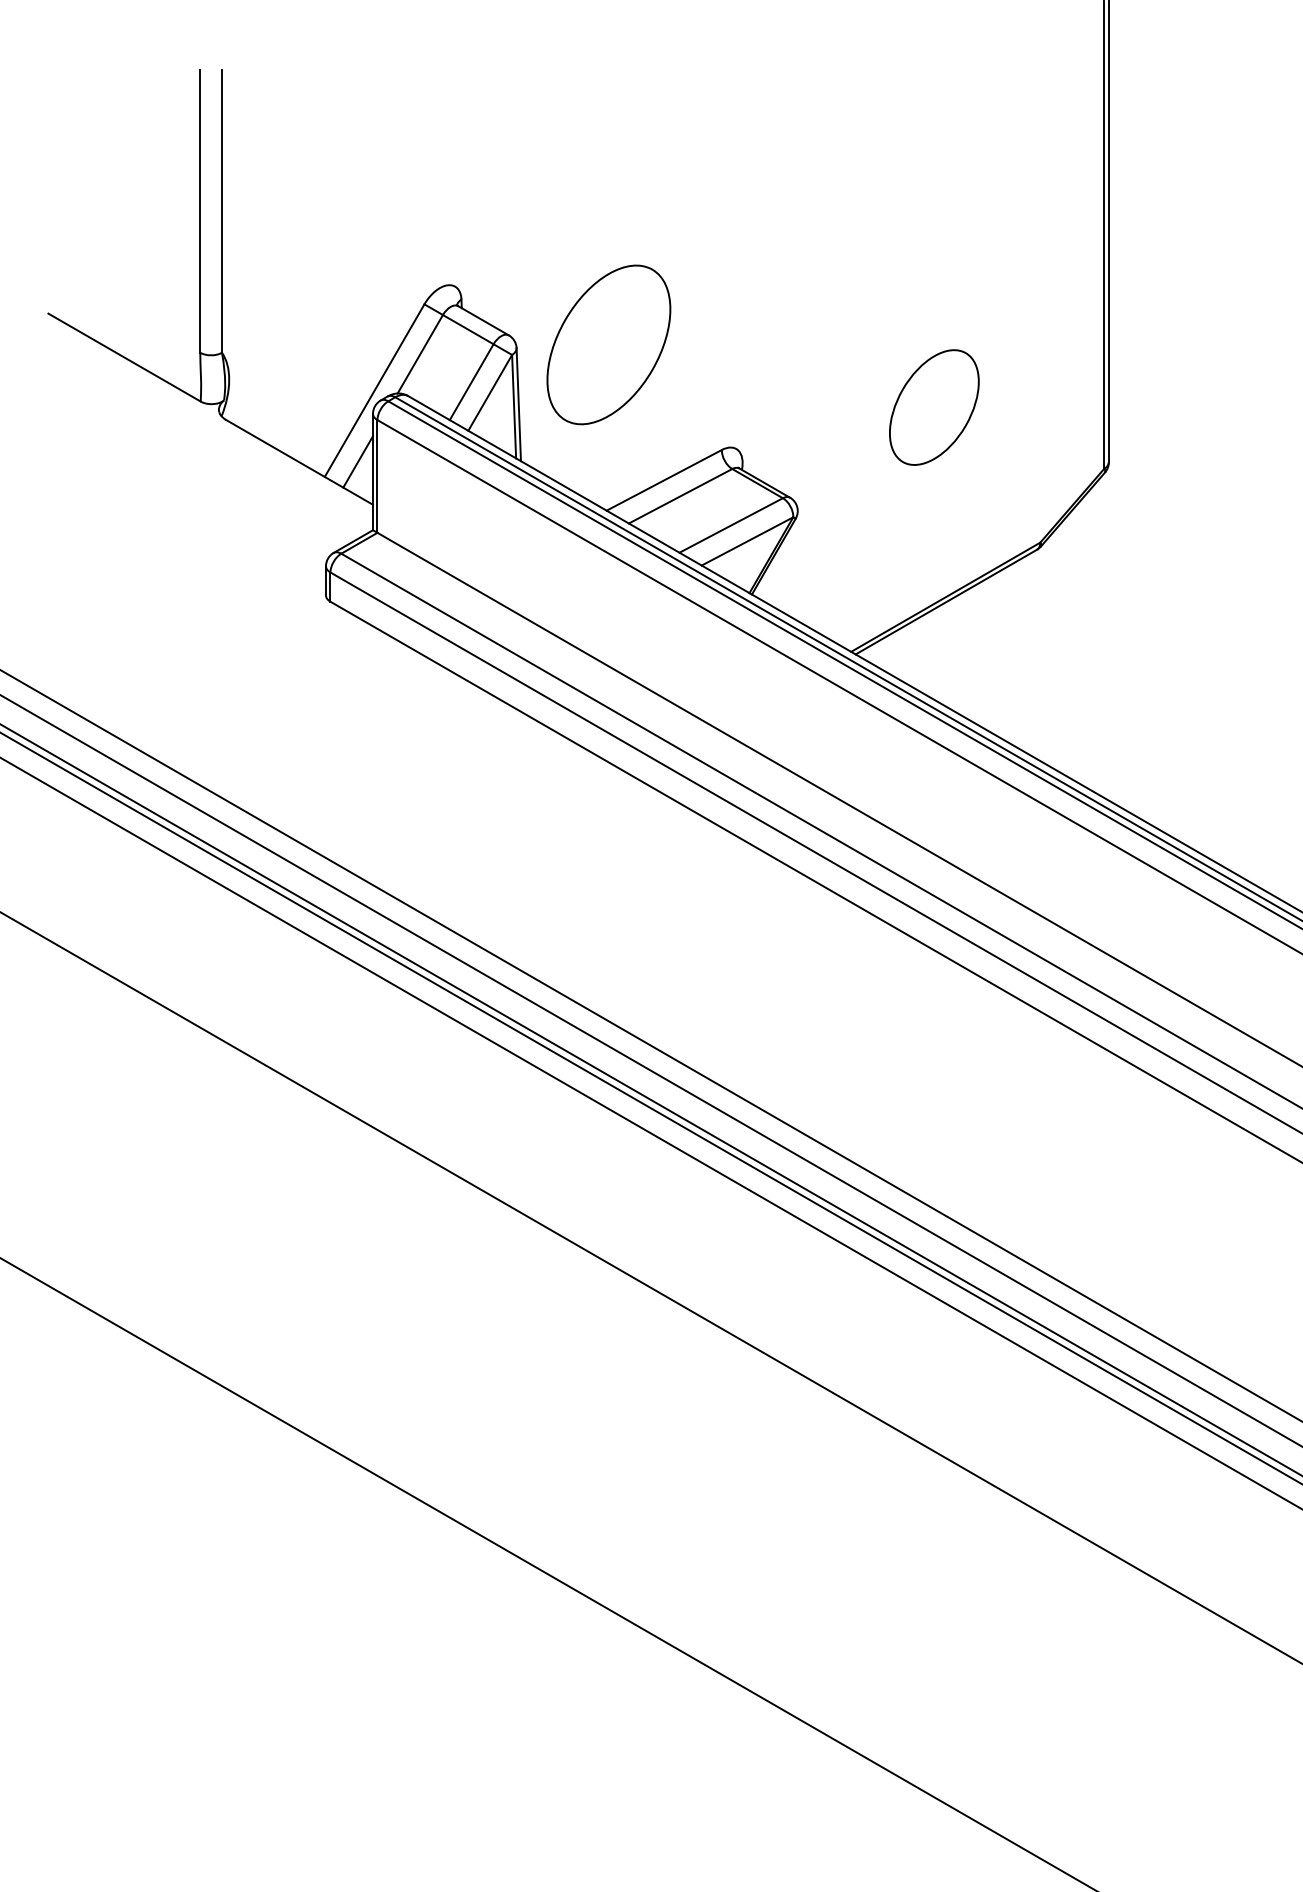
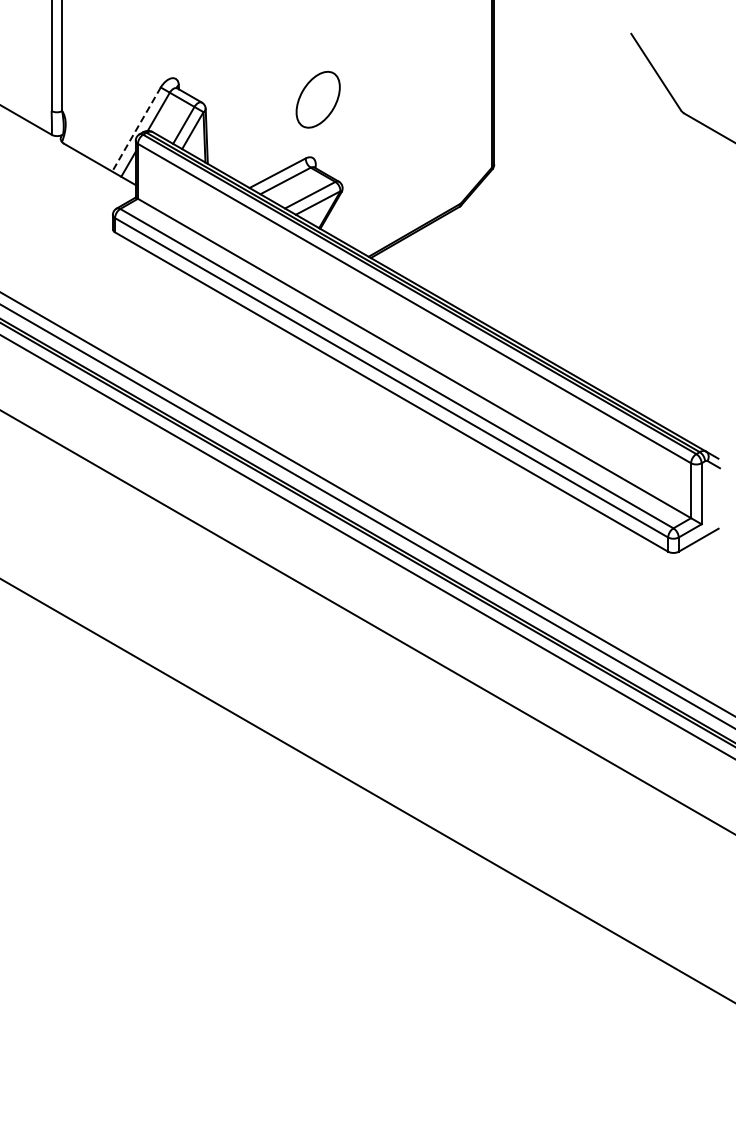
part: (608, 343) -> (250, 106), removed
line: (374, 390) -> (136, 129), solid -> dashed
part: (932, 406) -> (317, 99), moved

